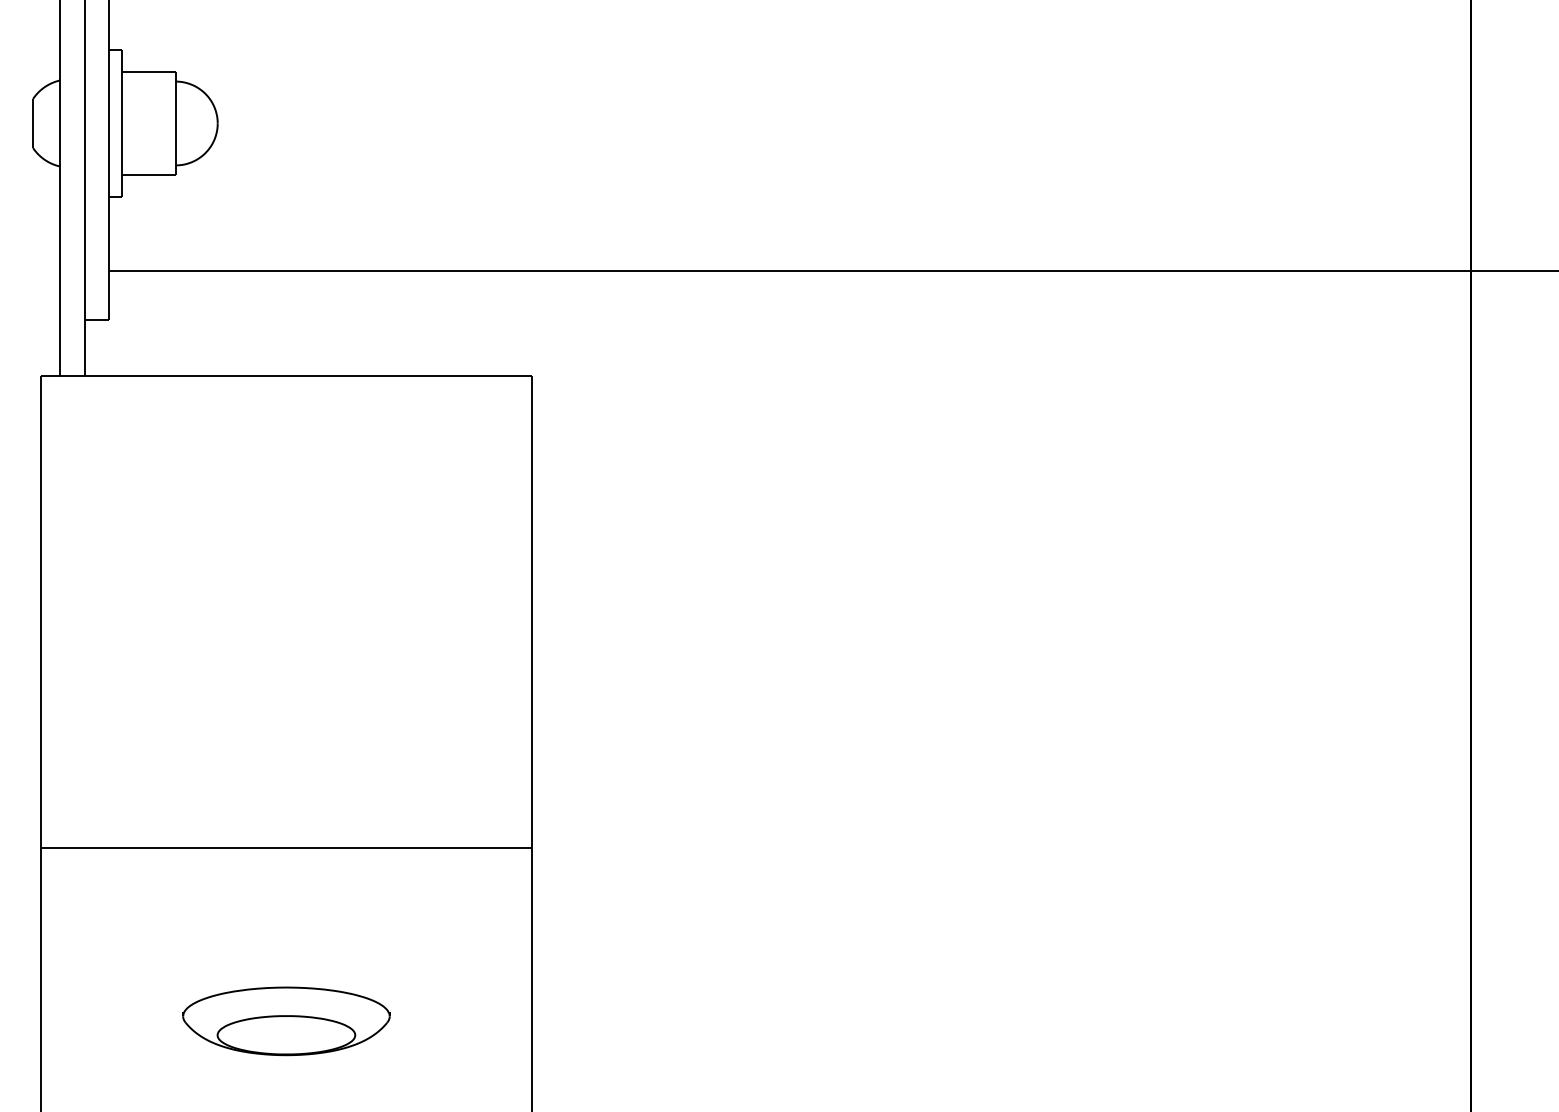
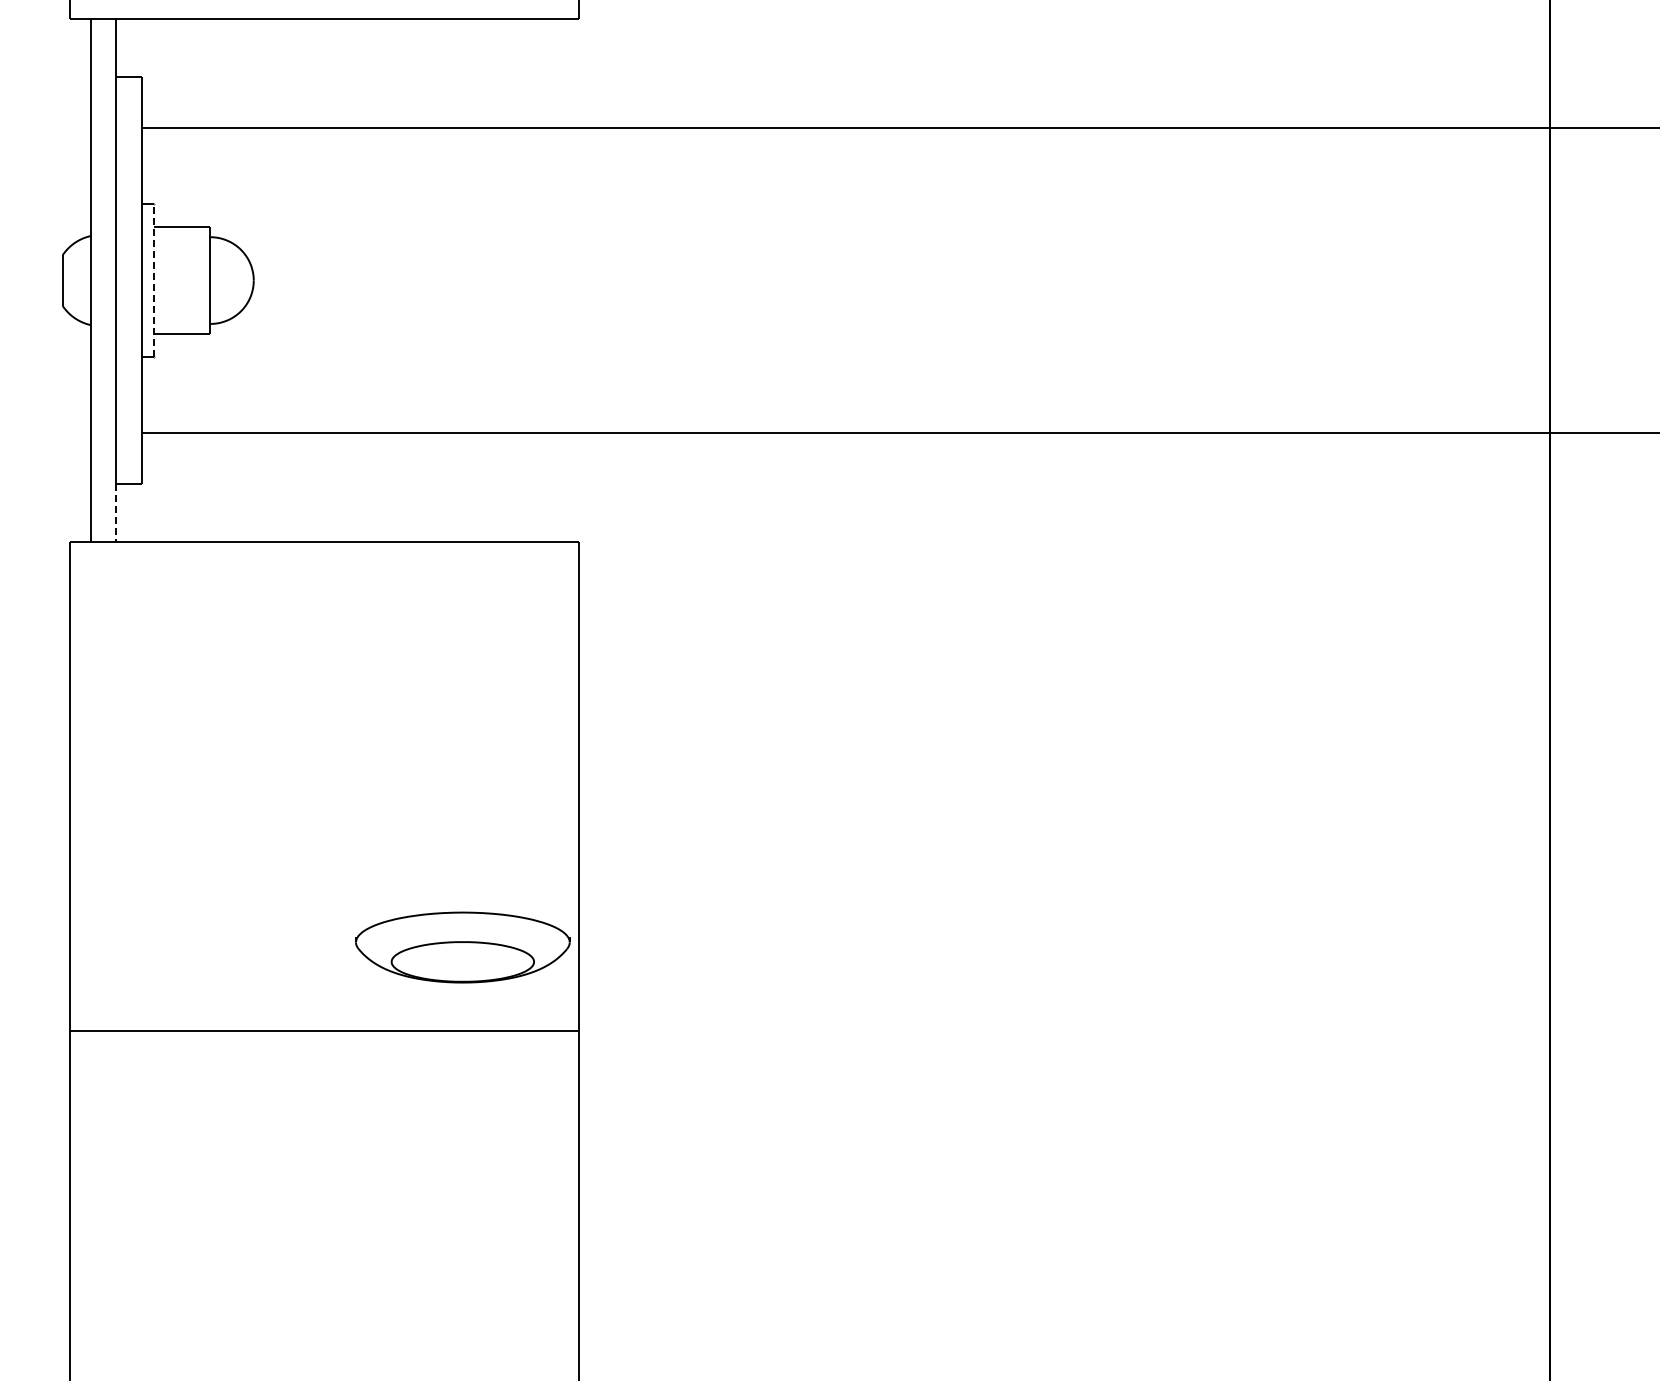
line: (121, 123) -> (154, 280), solid -> dashed
line: (85, 347) -> (116, 512), solid -> dashed
part: (286, 1021) -> (462, 947), moved

